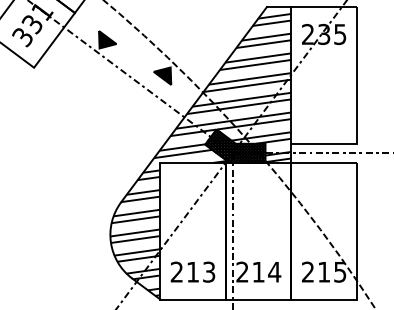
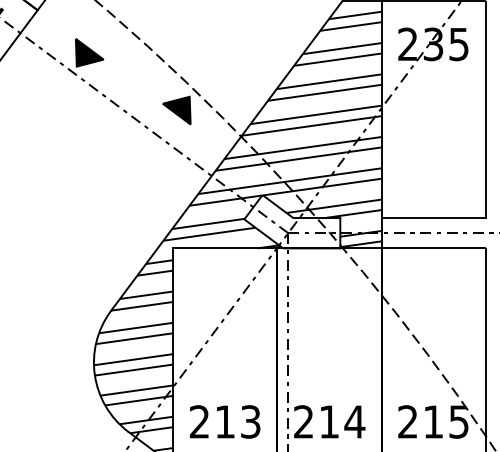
hatch: (235, 146) -> (292, 222), removed

